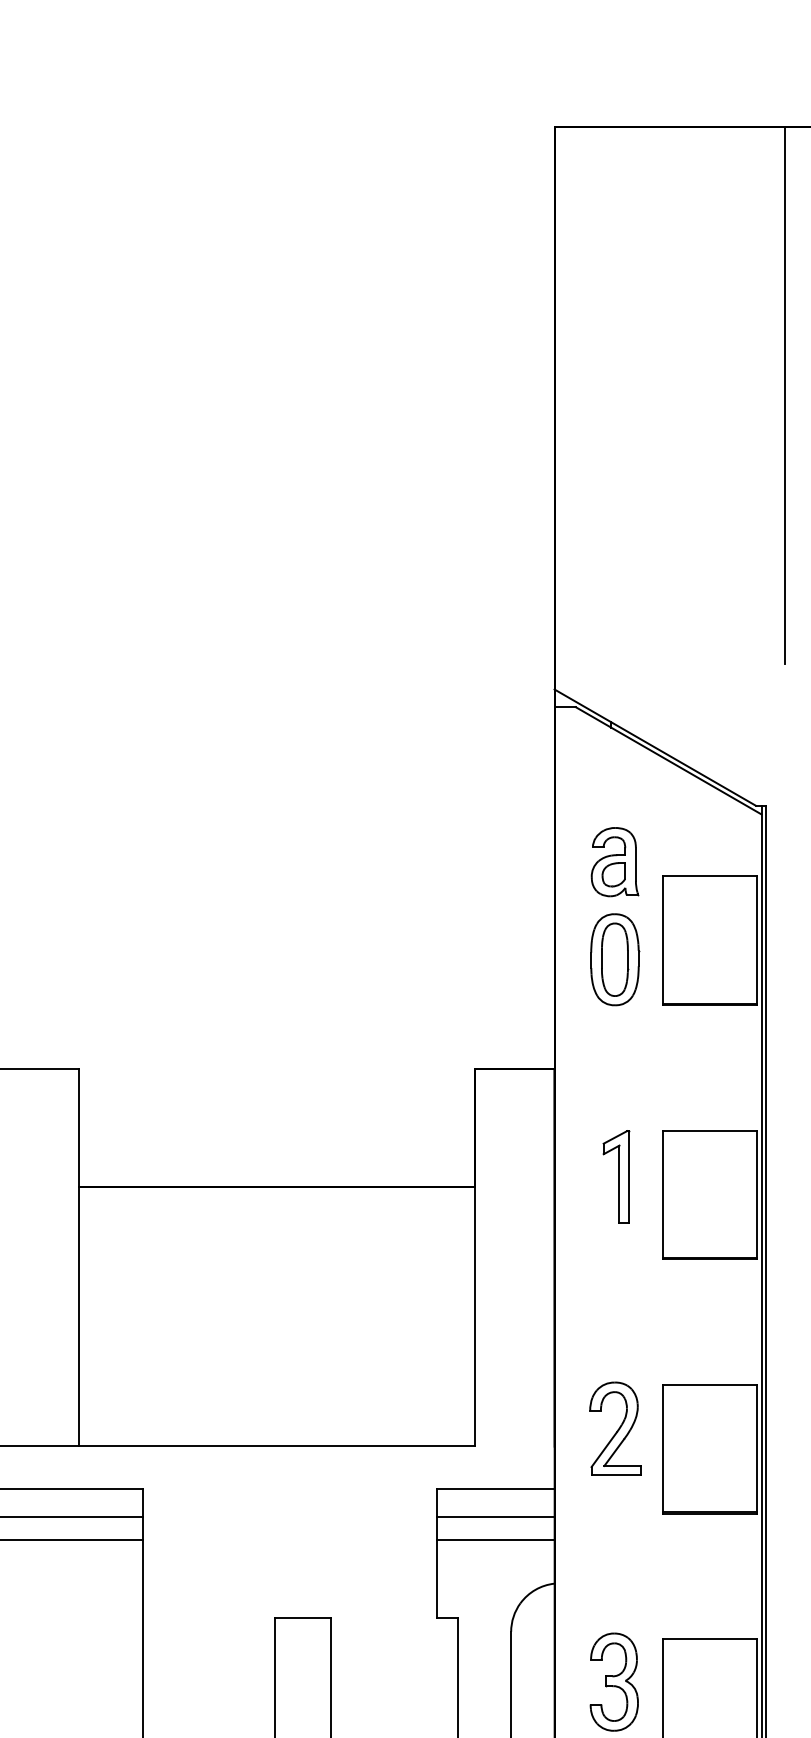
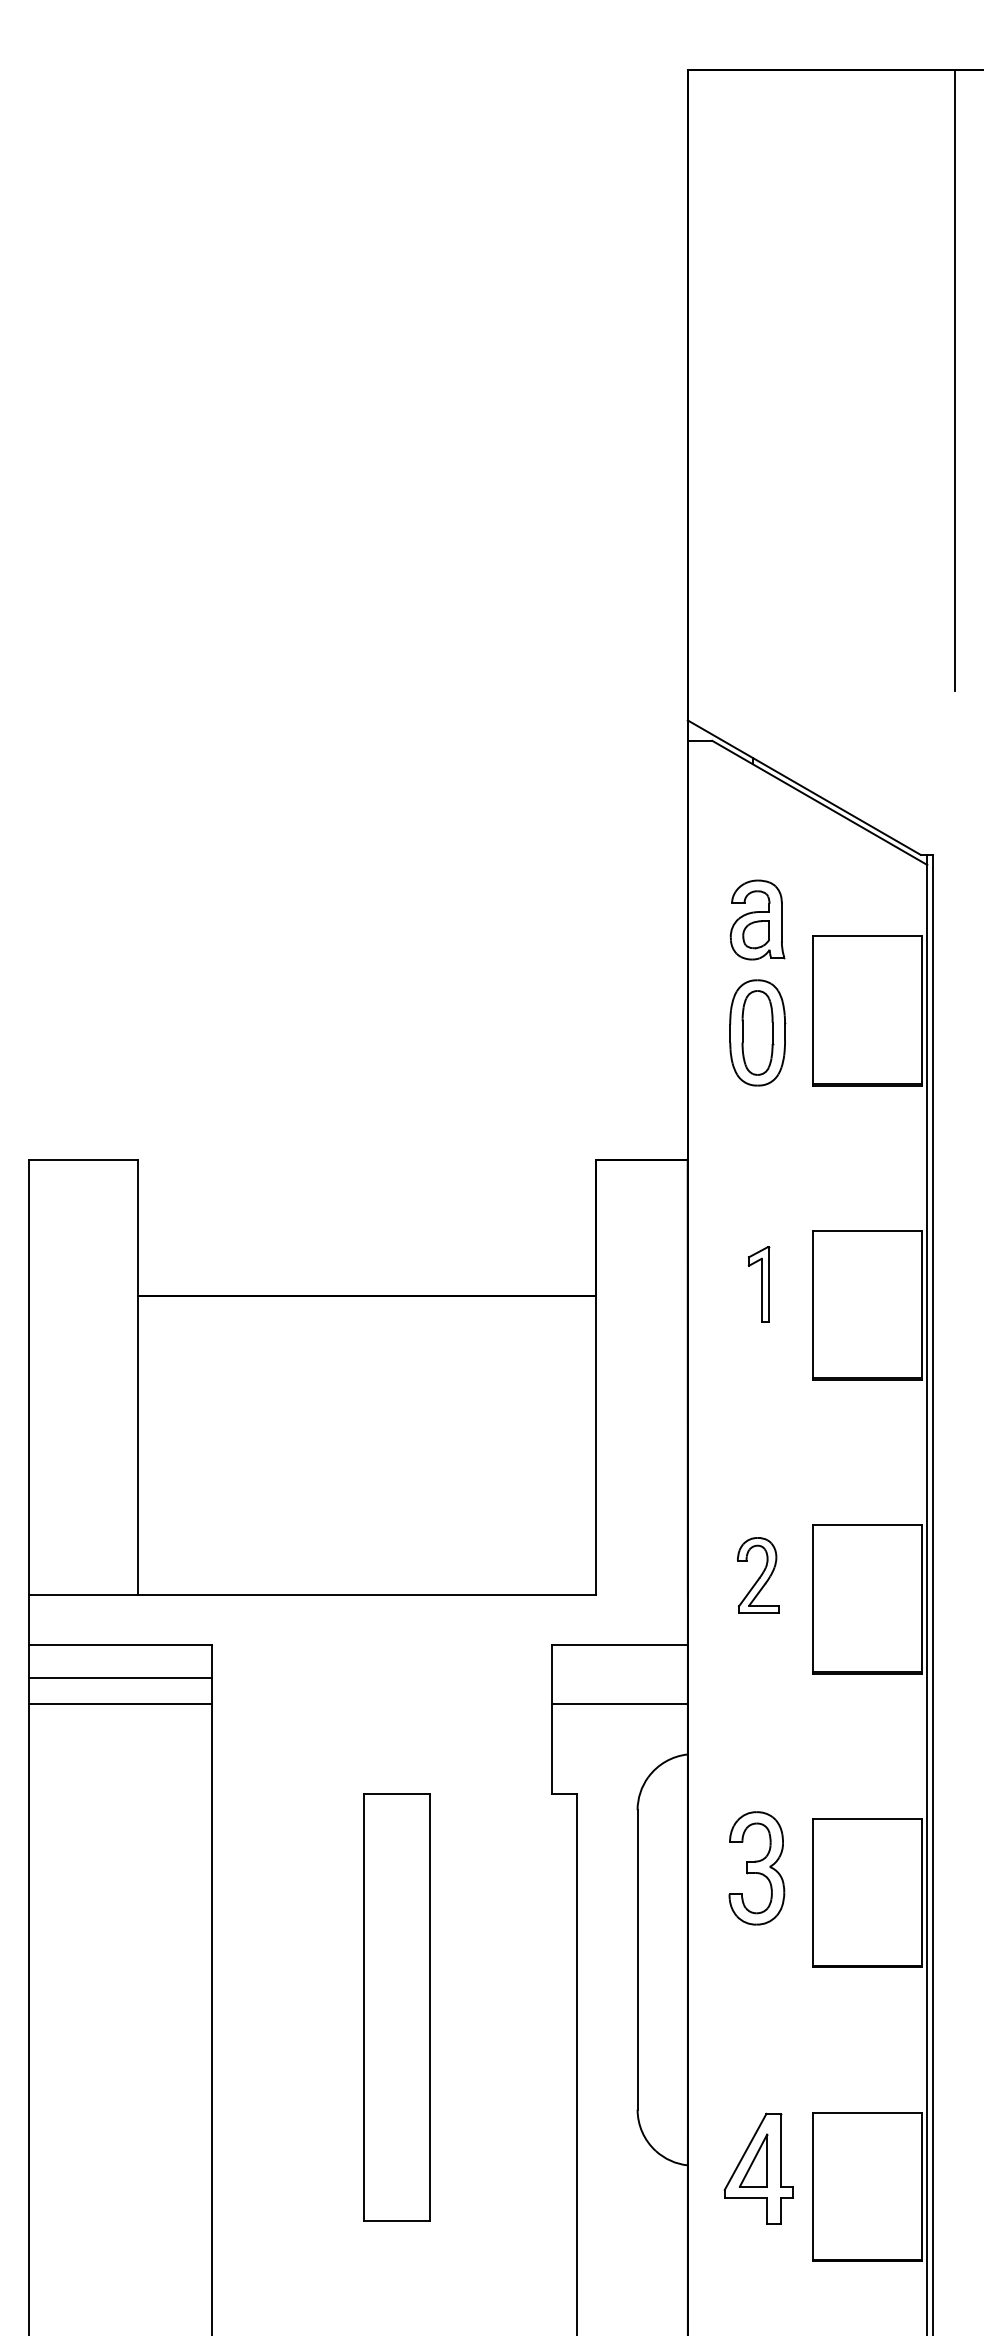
part: (615, 1177) -> (758, 1284), size x0.7
part: (615, 1428) -> (758, 1575), size x0.7
line: (495, 1517) -> (619, 1677), removed

